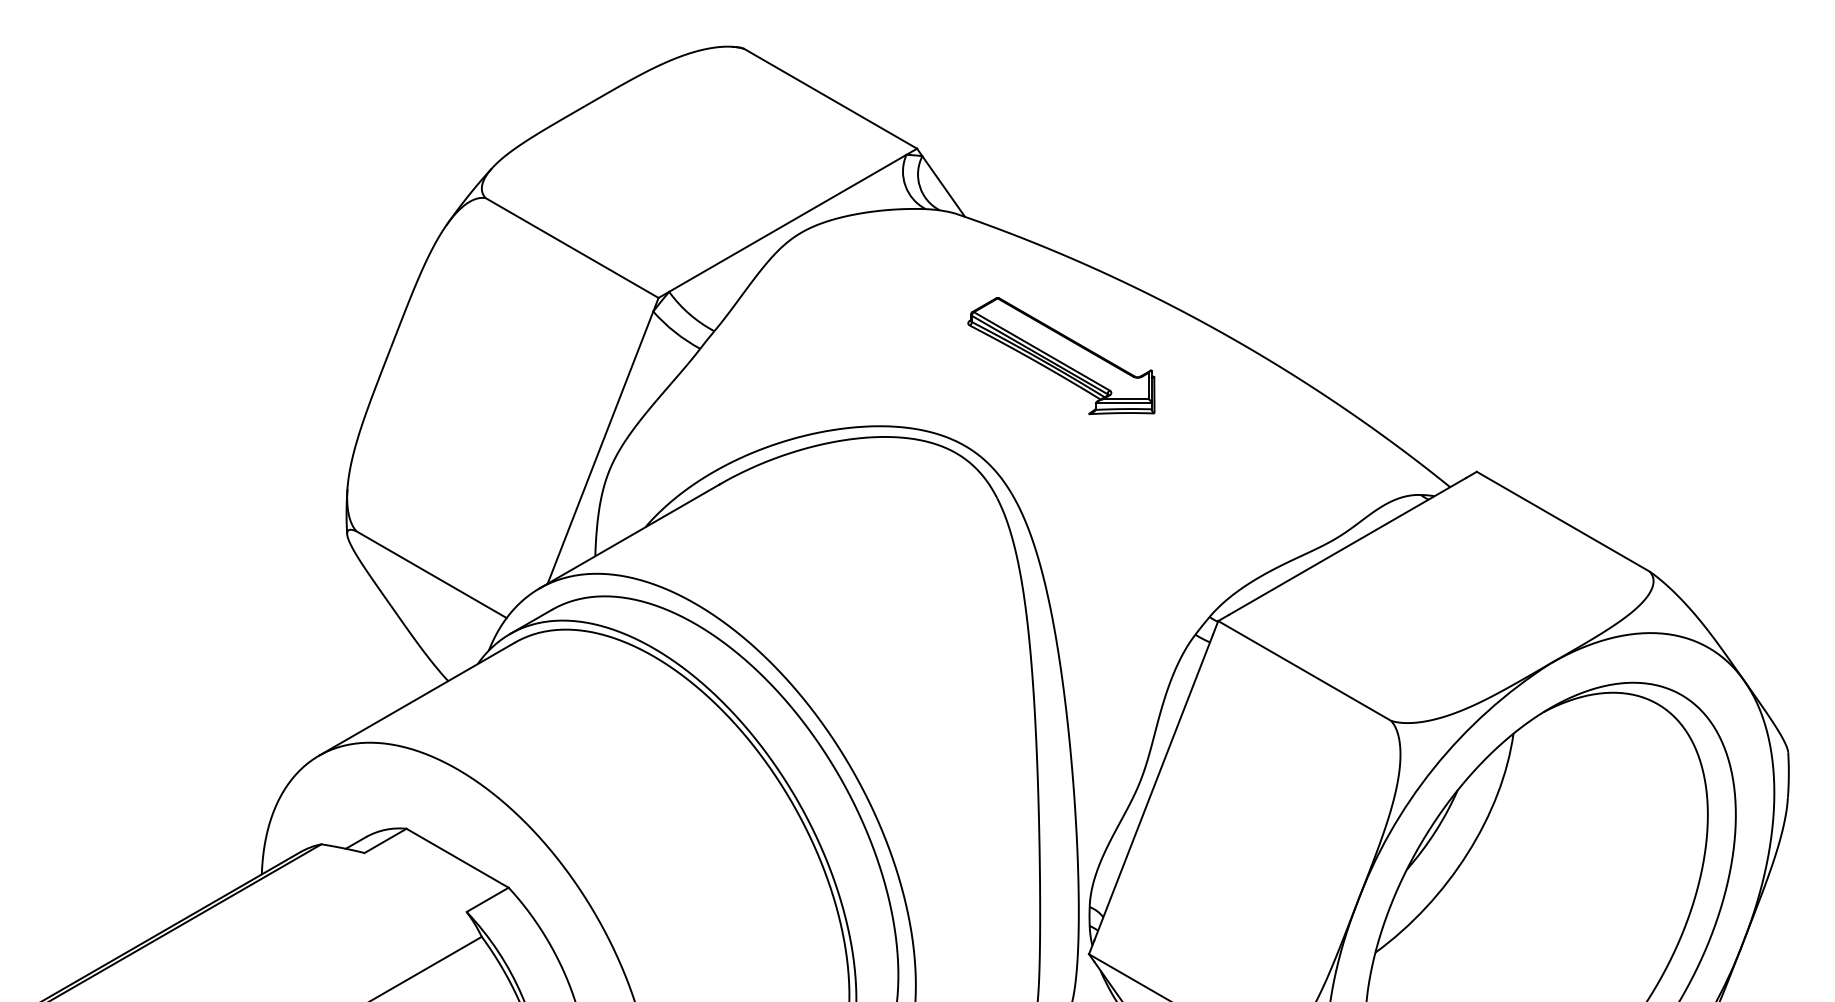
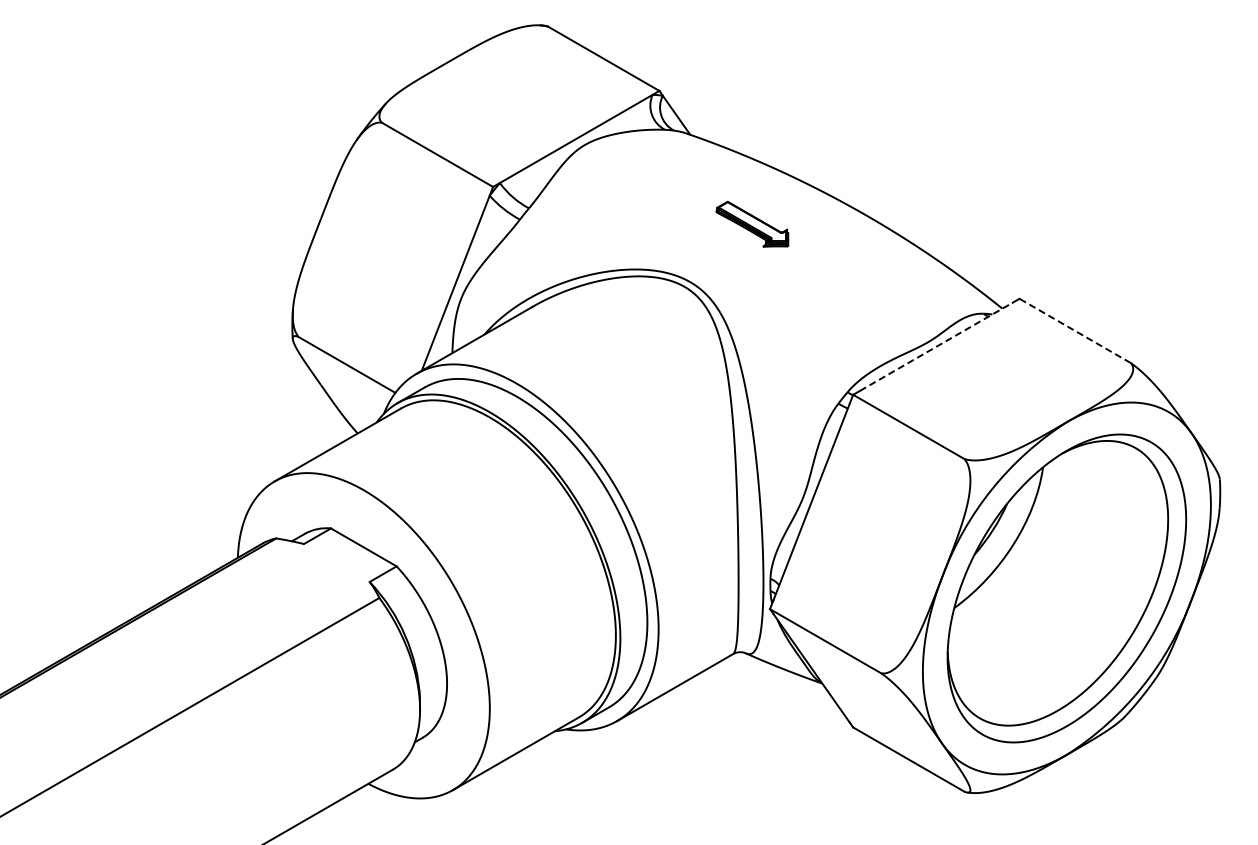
part: (1061, 356) -> (752, 224), size x0.6
line: (1562, 521) -> (1074, 330), solid -> dashed
line: (1347, 545) -> (936, 346), solid -> dashed

